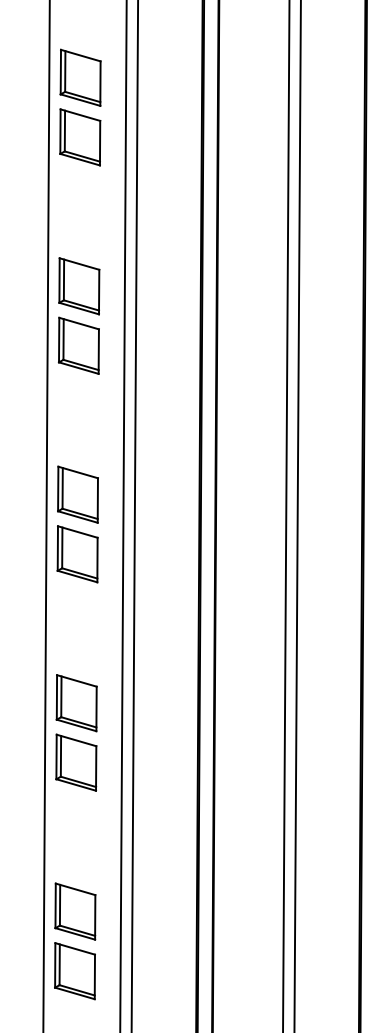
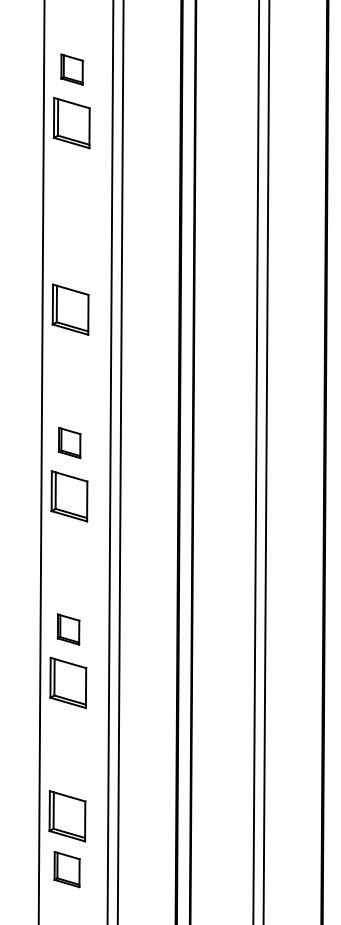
part: (79, 77) -> (71, 69), size x0.6
part: (78, 286) -> (70, 256), removed
part: (77, 494) -> (69, 442), size x0.6
part: (76, 703) -> (68, 629), size x0.6
part: (74, 971) -> (66, 869), size x0.7

